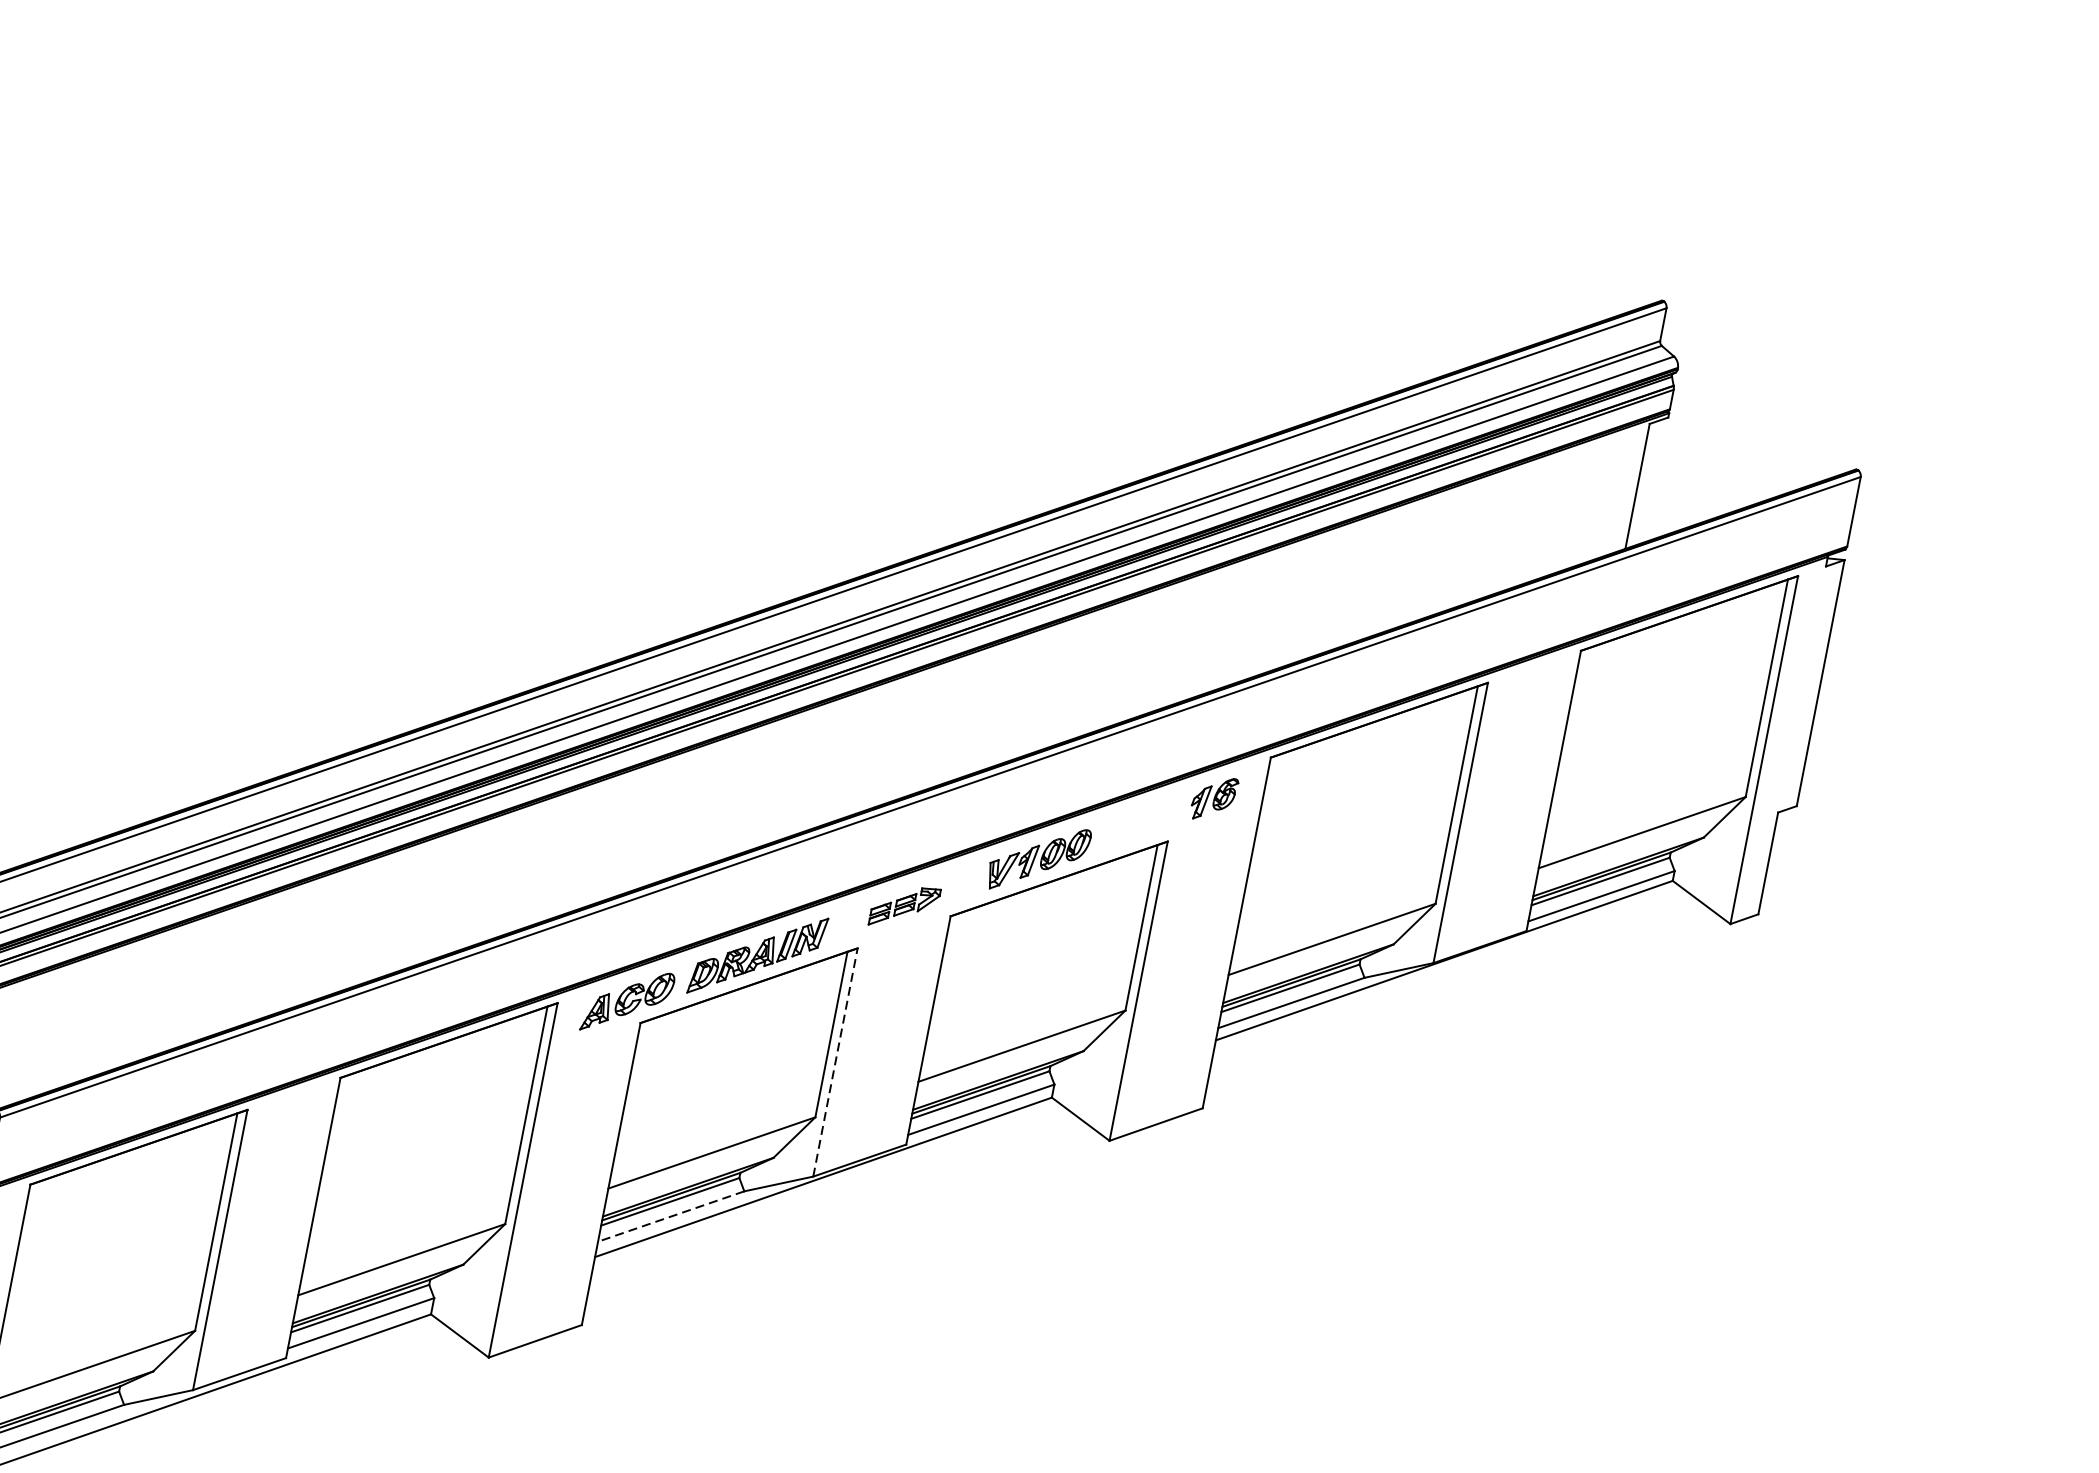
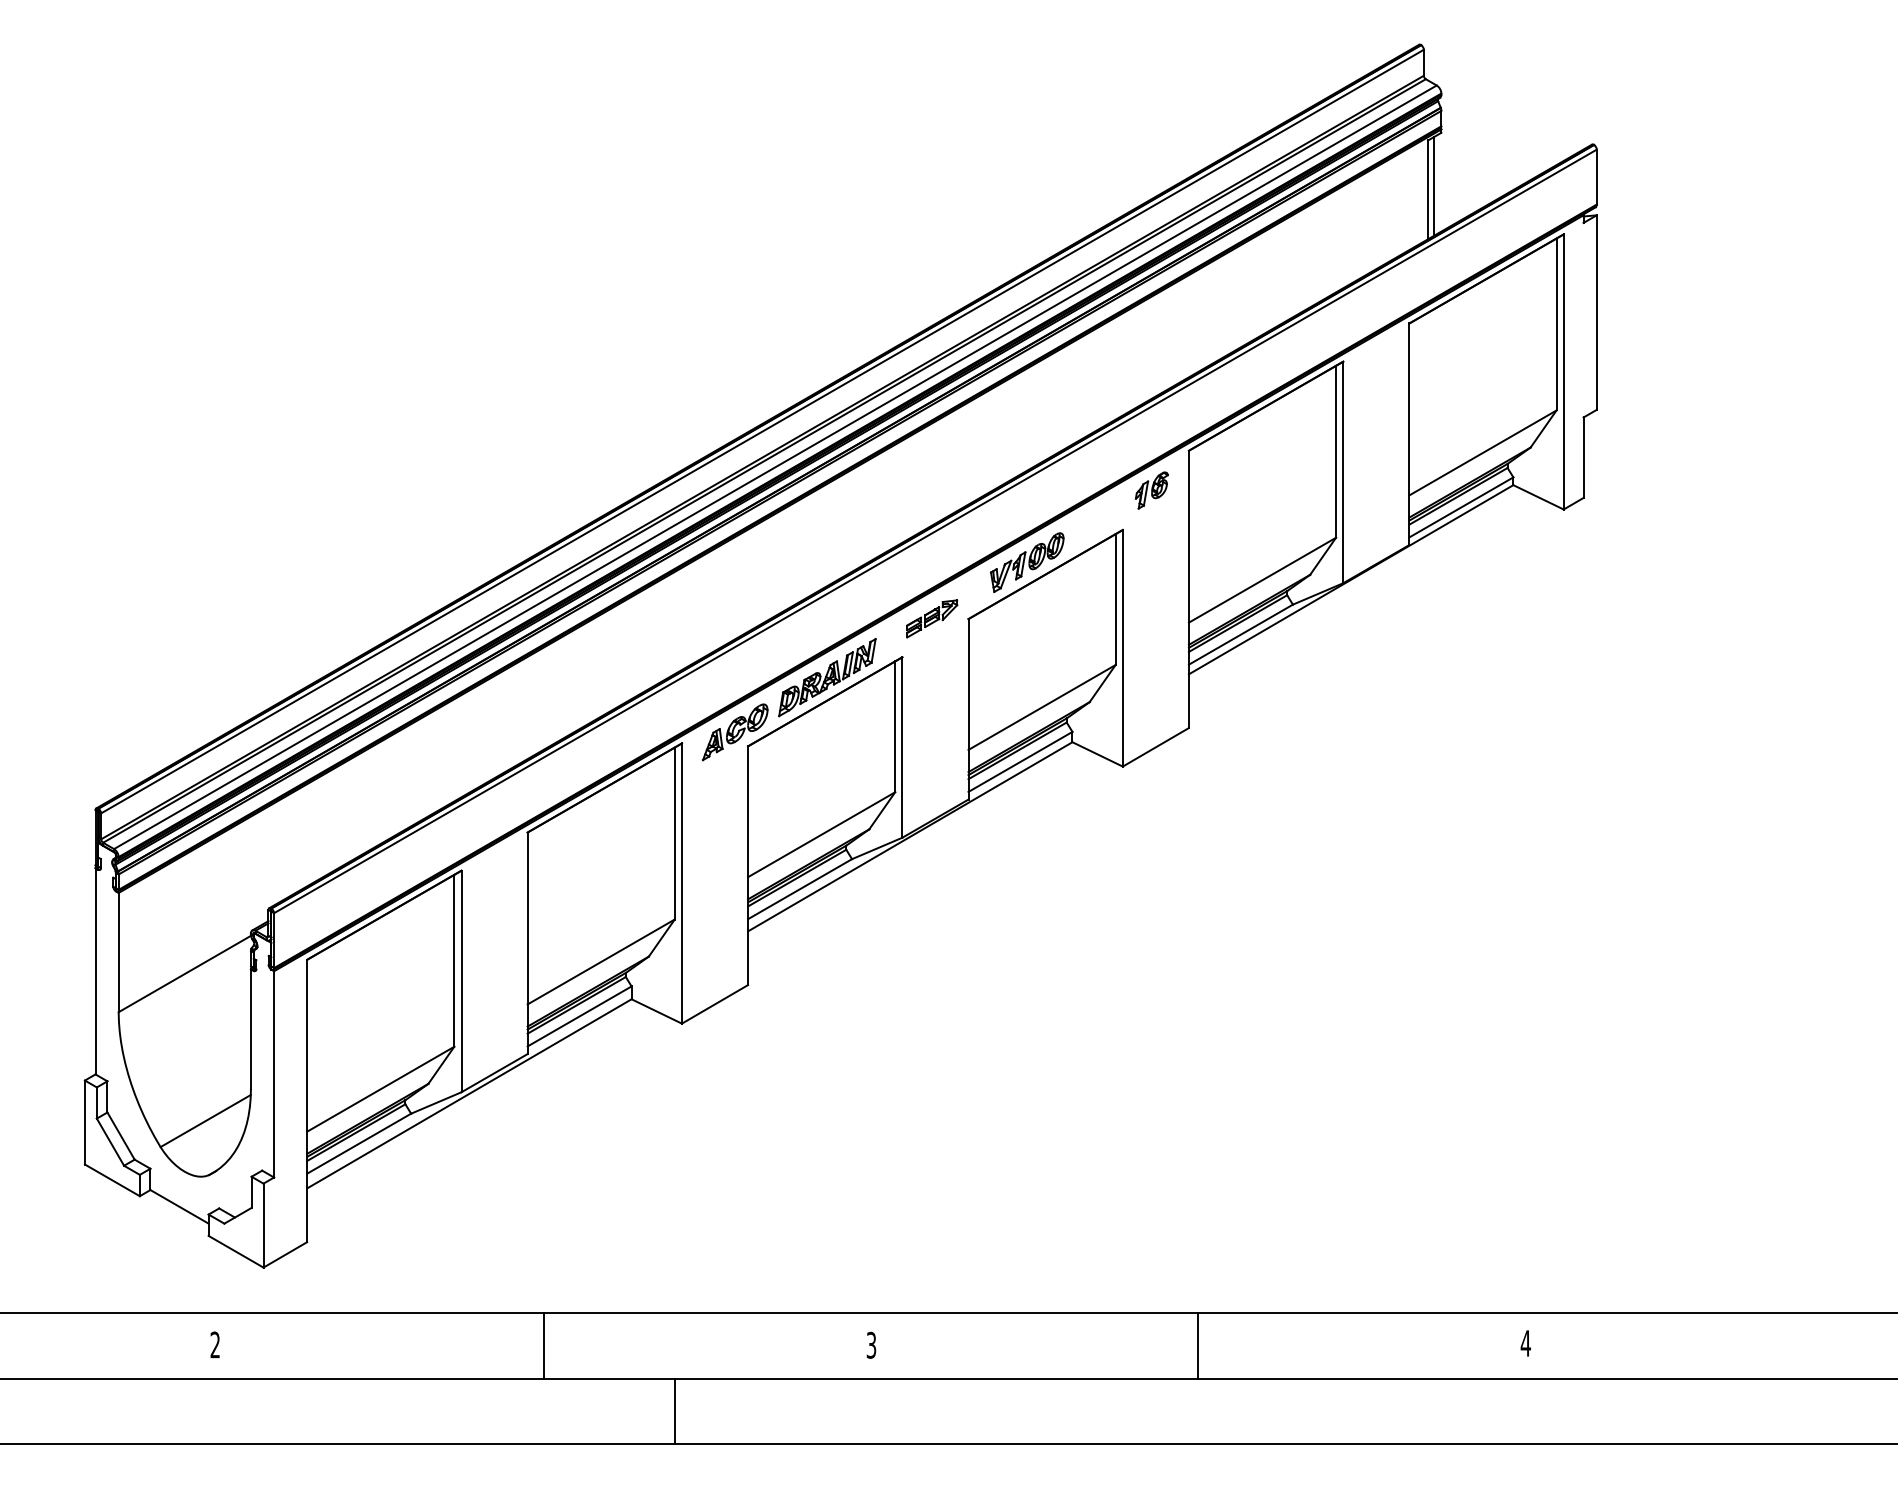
line: (1646, 482) -> (1434, 185), added
line: (835, 1062) -> (902, 747), dashed -> solid
line: (670, 1216) -> (799, 889), dashed -> solid

